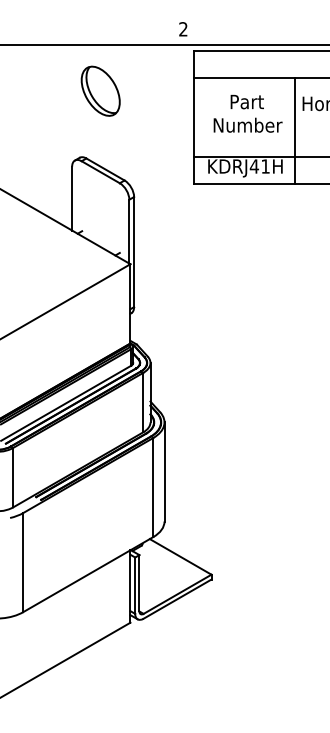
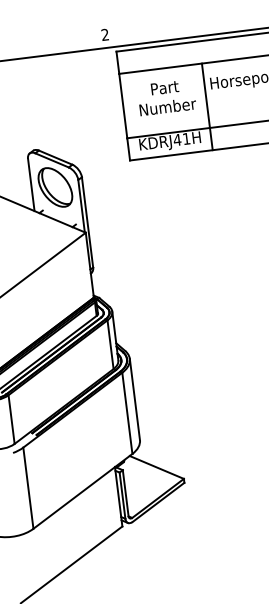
part: (100, 90) -> (55, 186), moved

